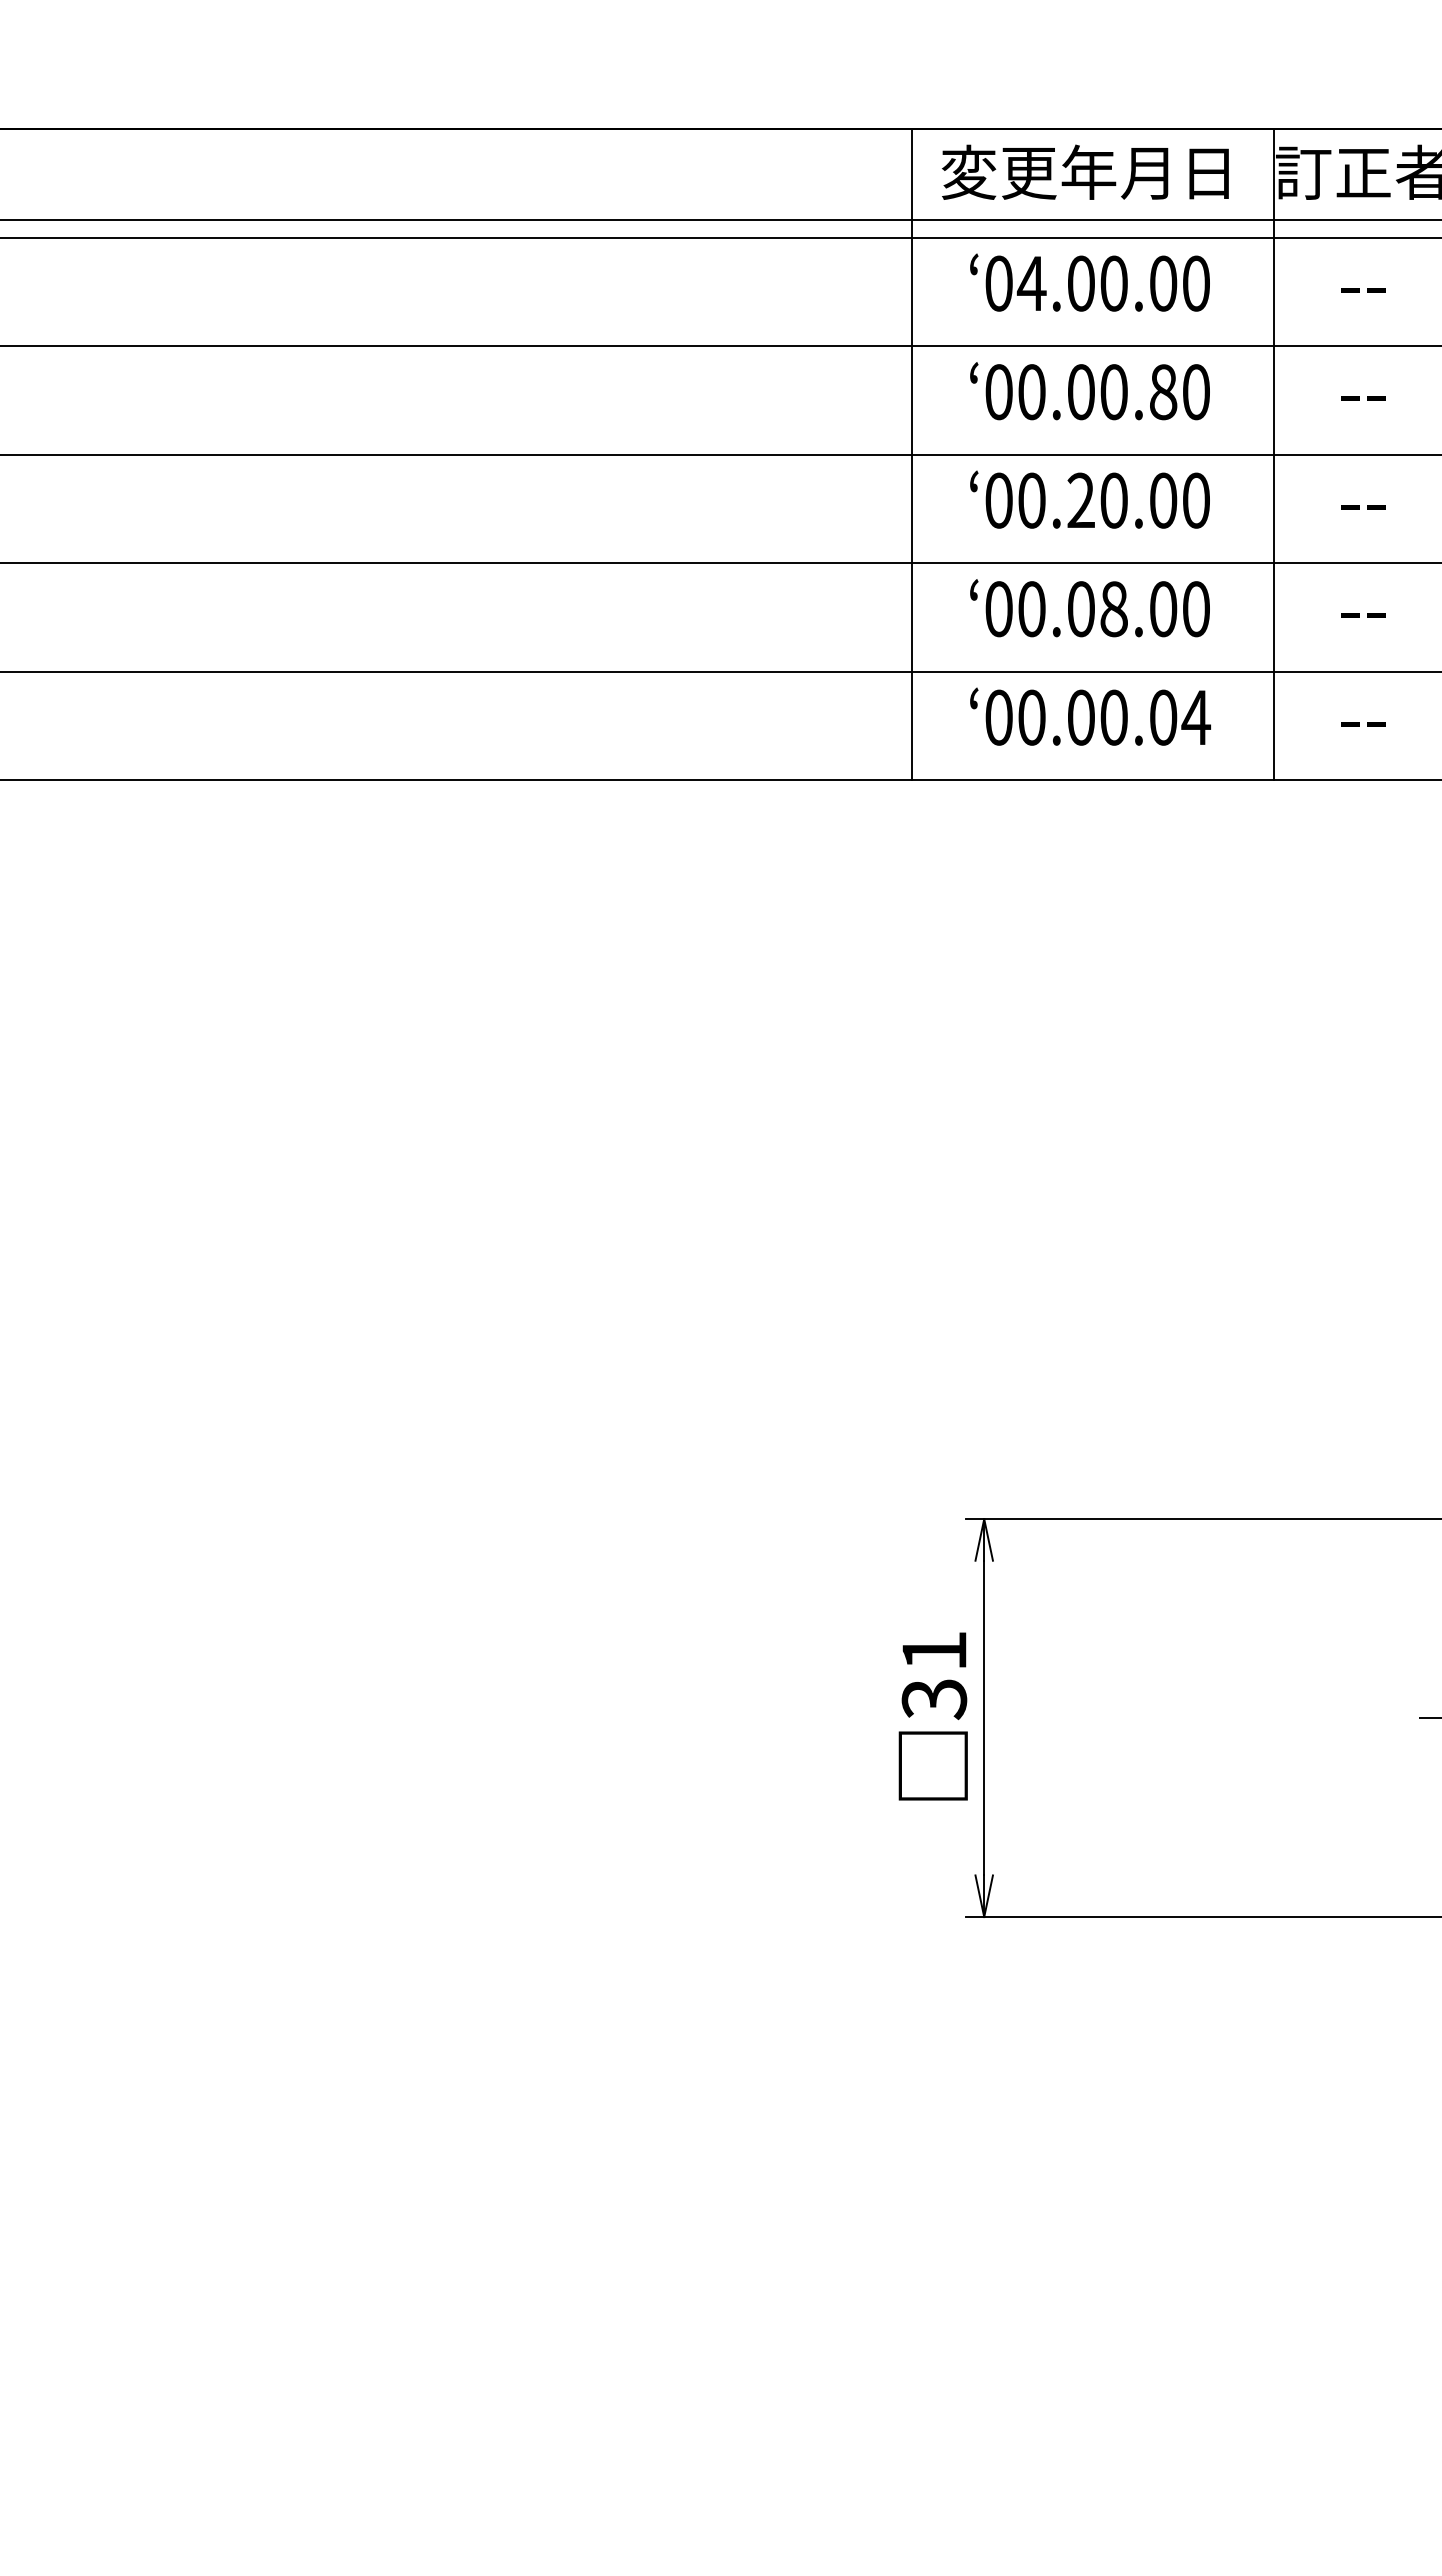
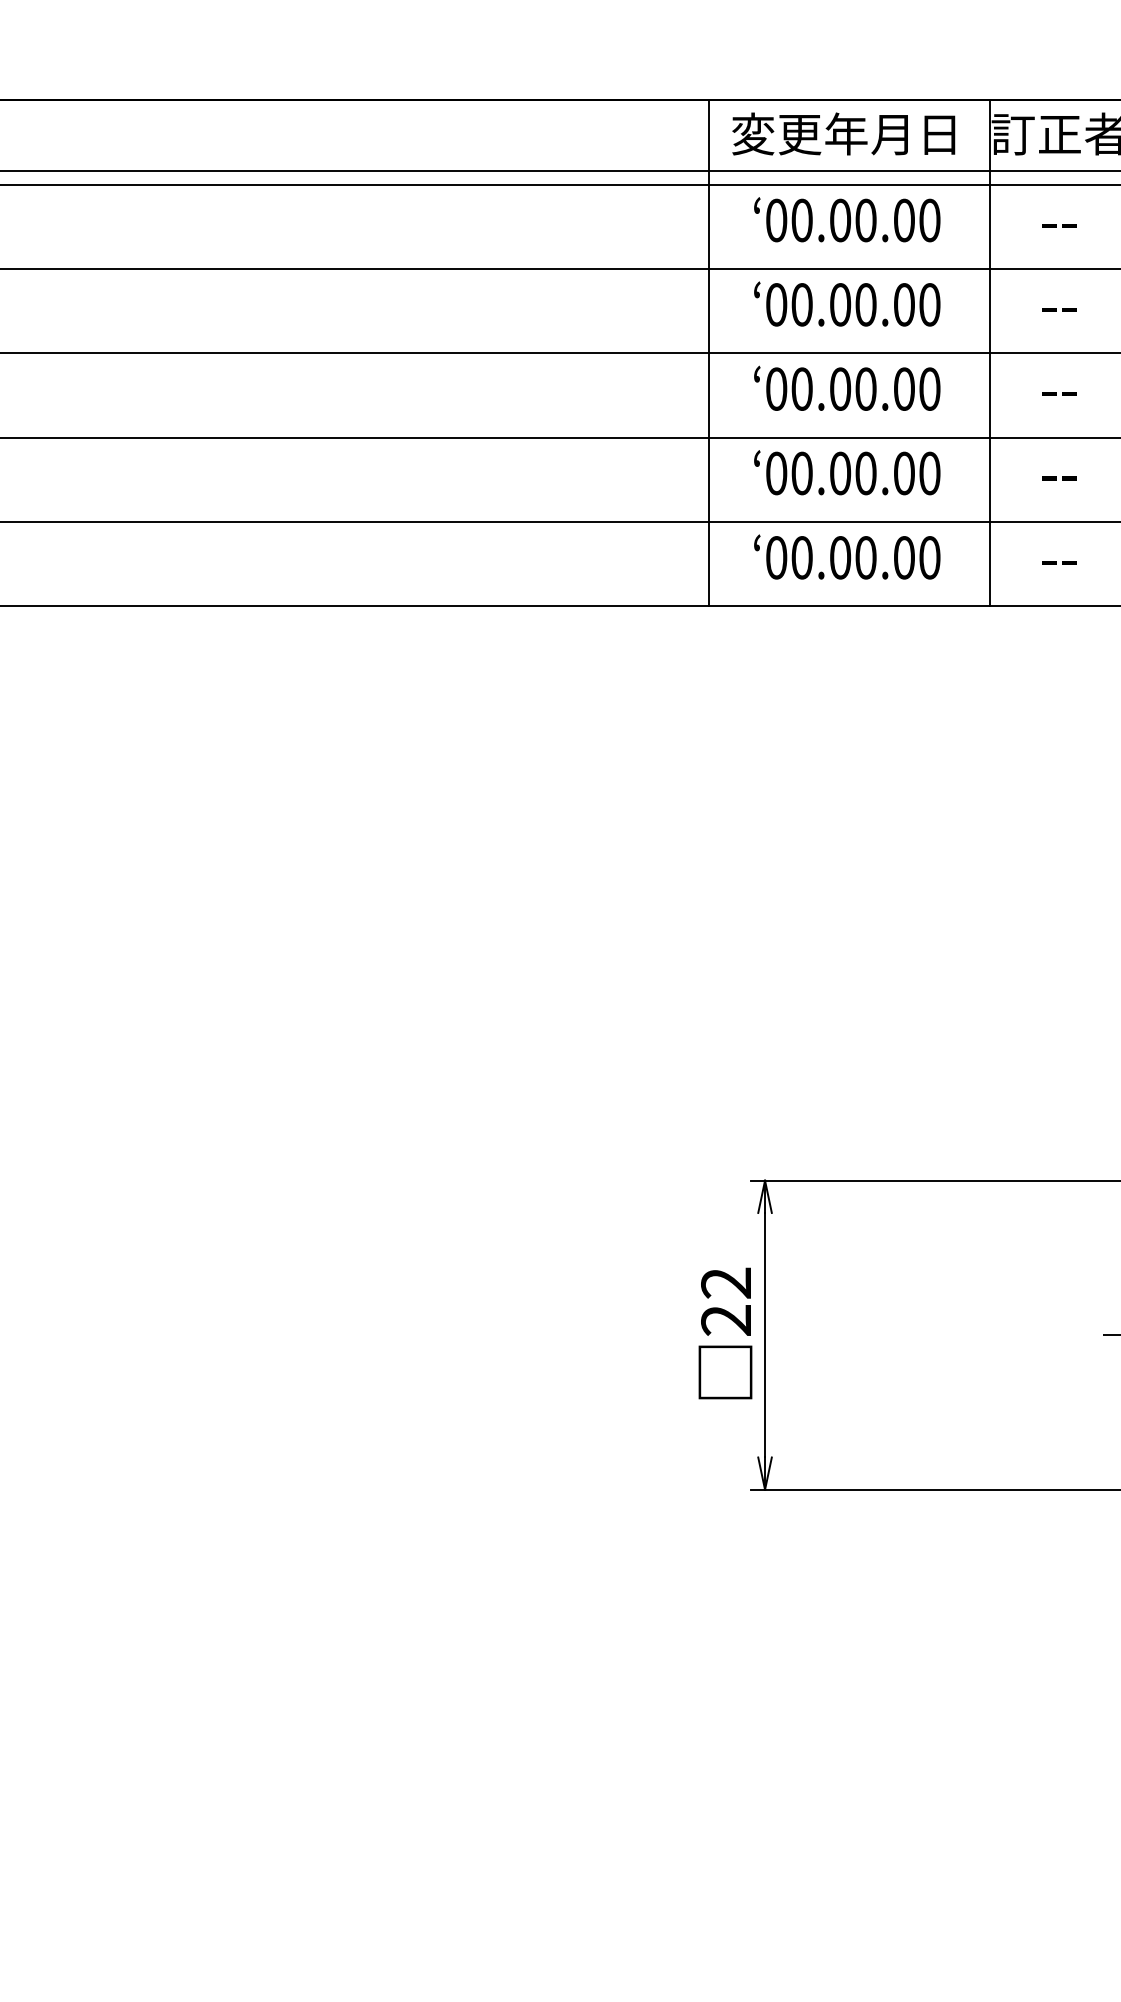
text: (1031, 283) -> (801, 220), 04.00.00 -> 00.00.00
text: (1163, 391) -> (904, 304), 00.00.80 -> 00.00.00
text: (1080, 500) -> (839, 389), 00.20.00 -> 00.00.00
text: (1113, 609) -> (865, 473), 00.08.00 -> 00.00.00
text: (1196, 717) -> (930, 557), 00.00.04 -> 00.00.00
text: (934, 1675) -> (726, 1302), 31 -> 22

